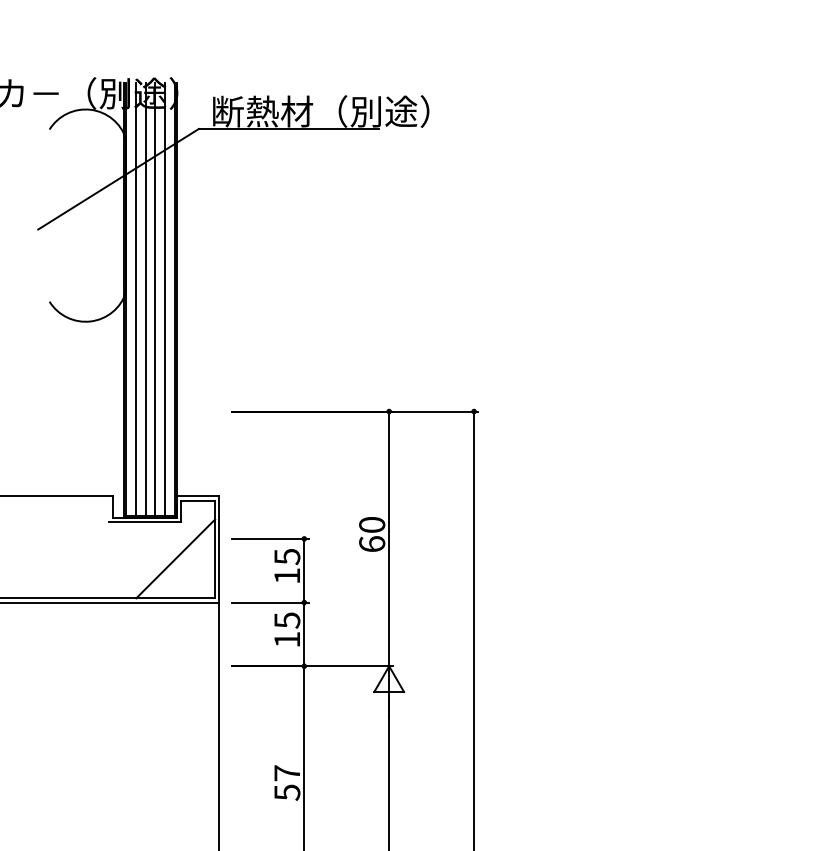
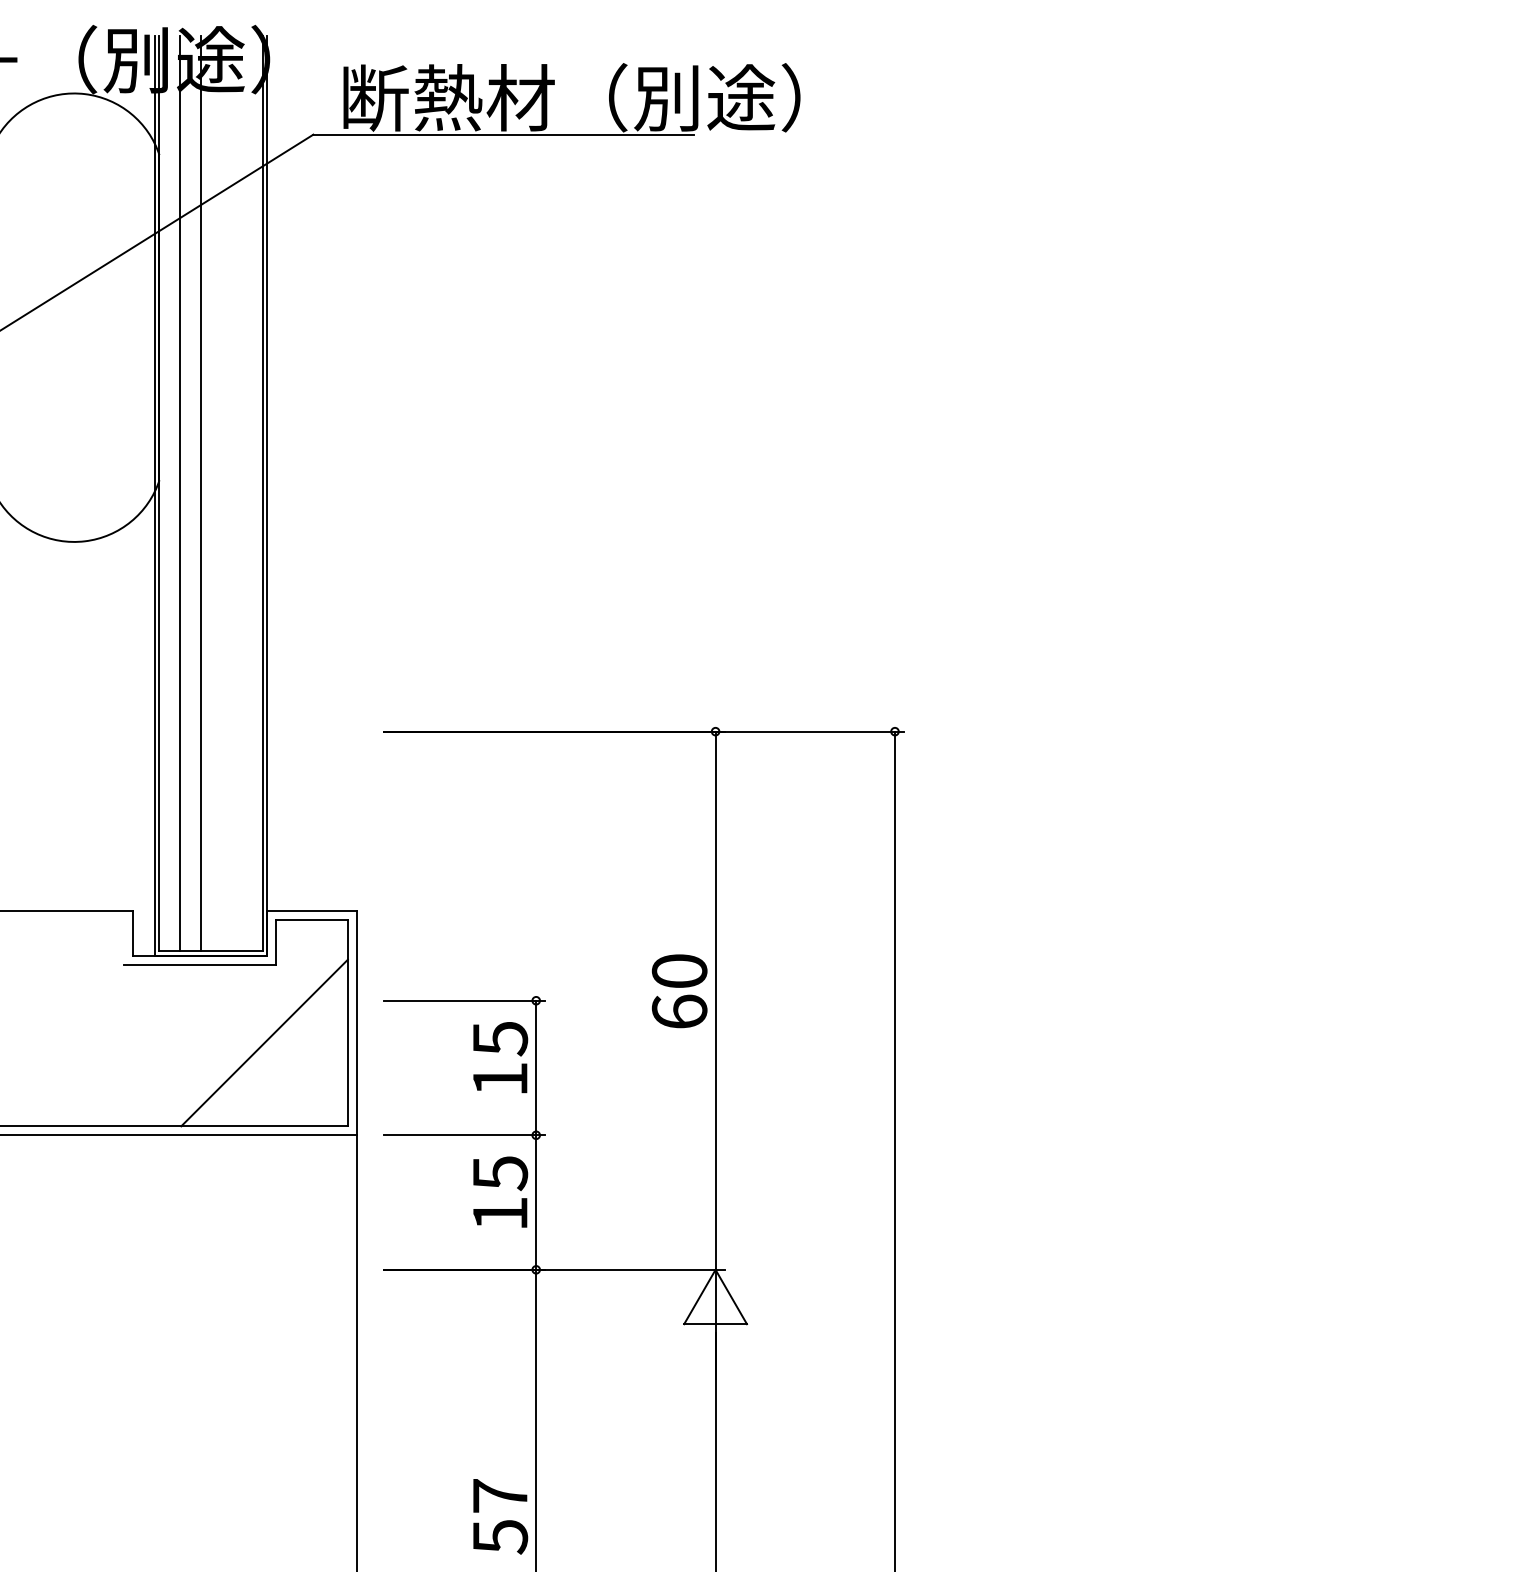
line: (155, 298) -> (221, 492), removed
line: (165, 298) -> (242, 492), removed

